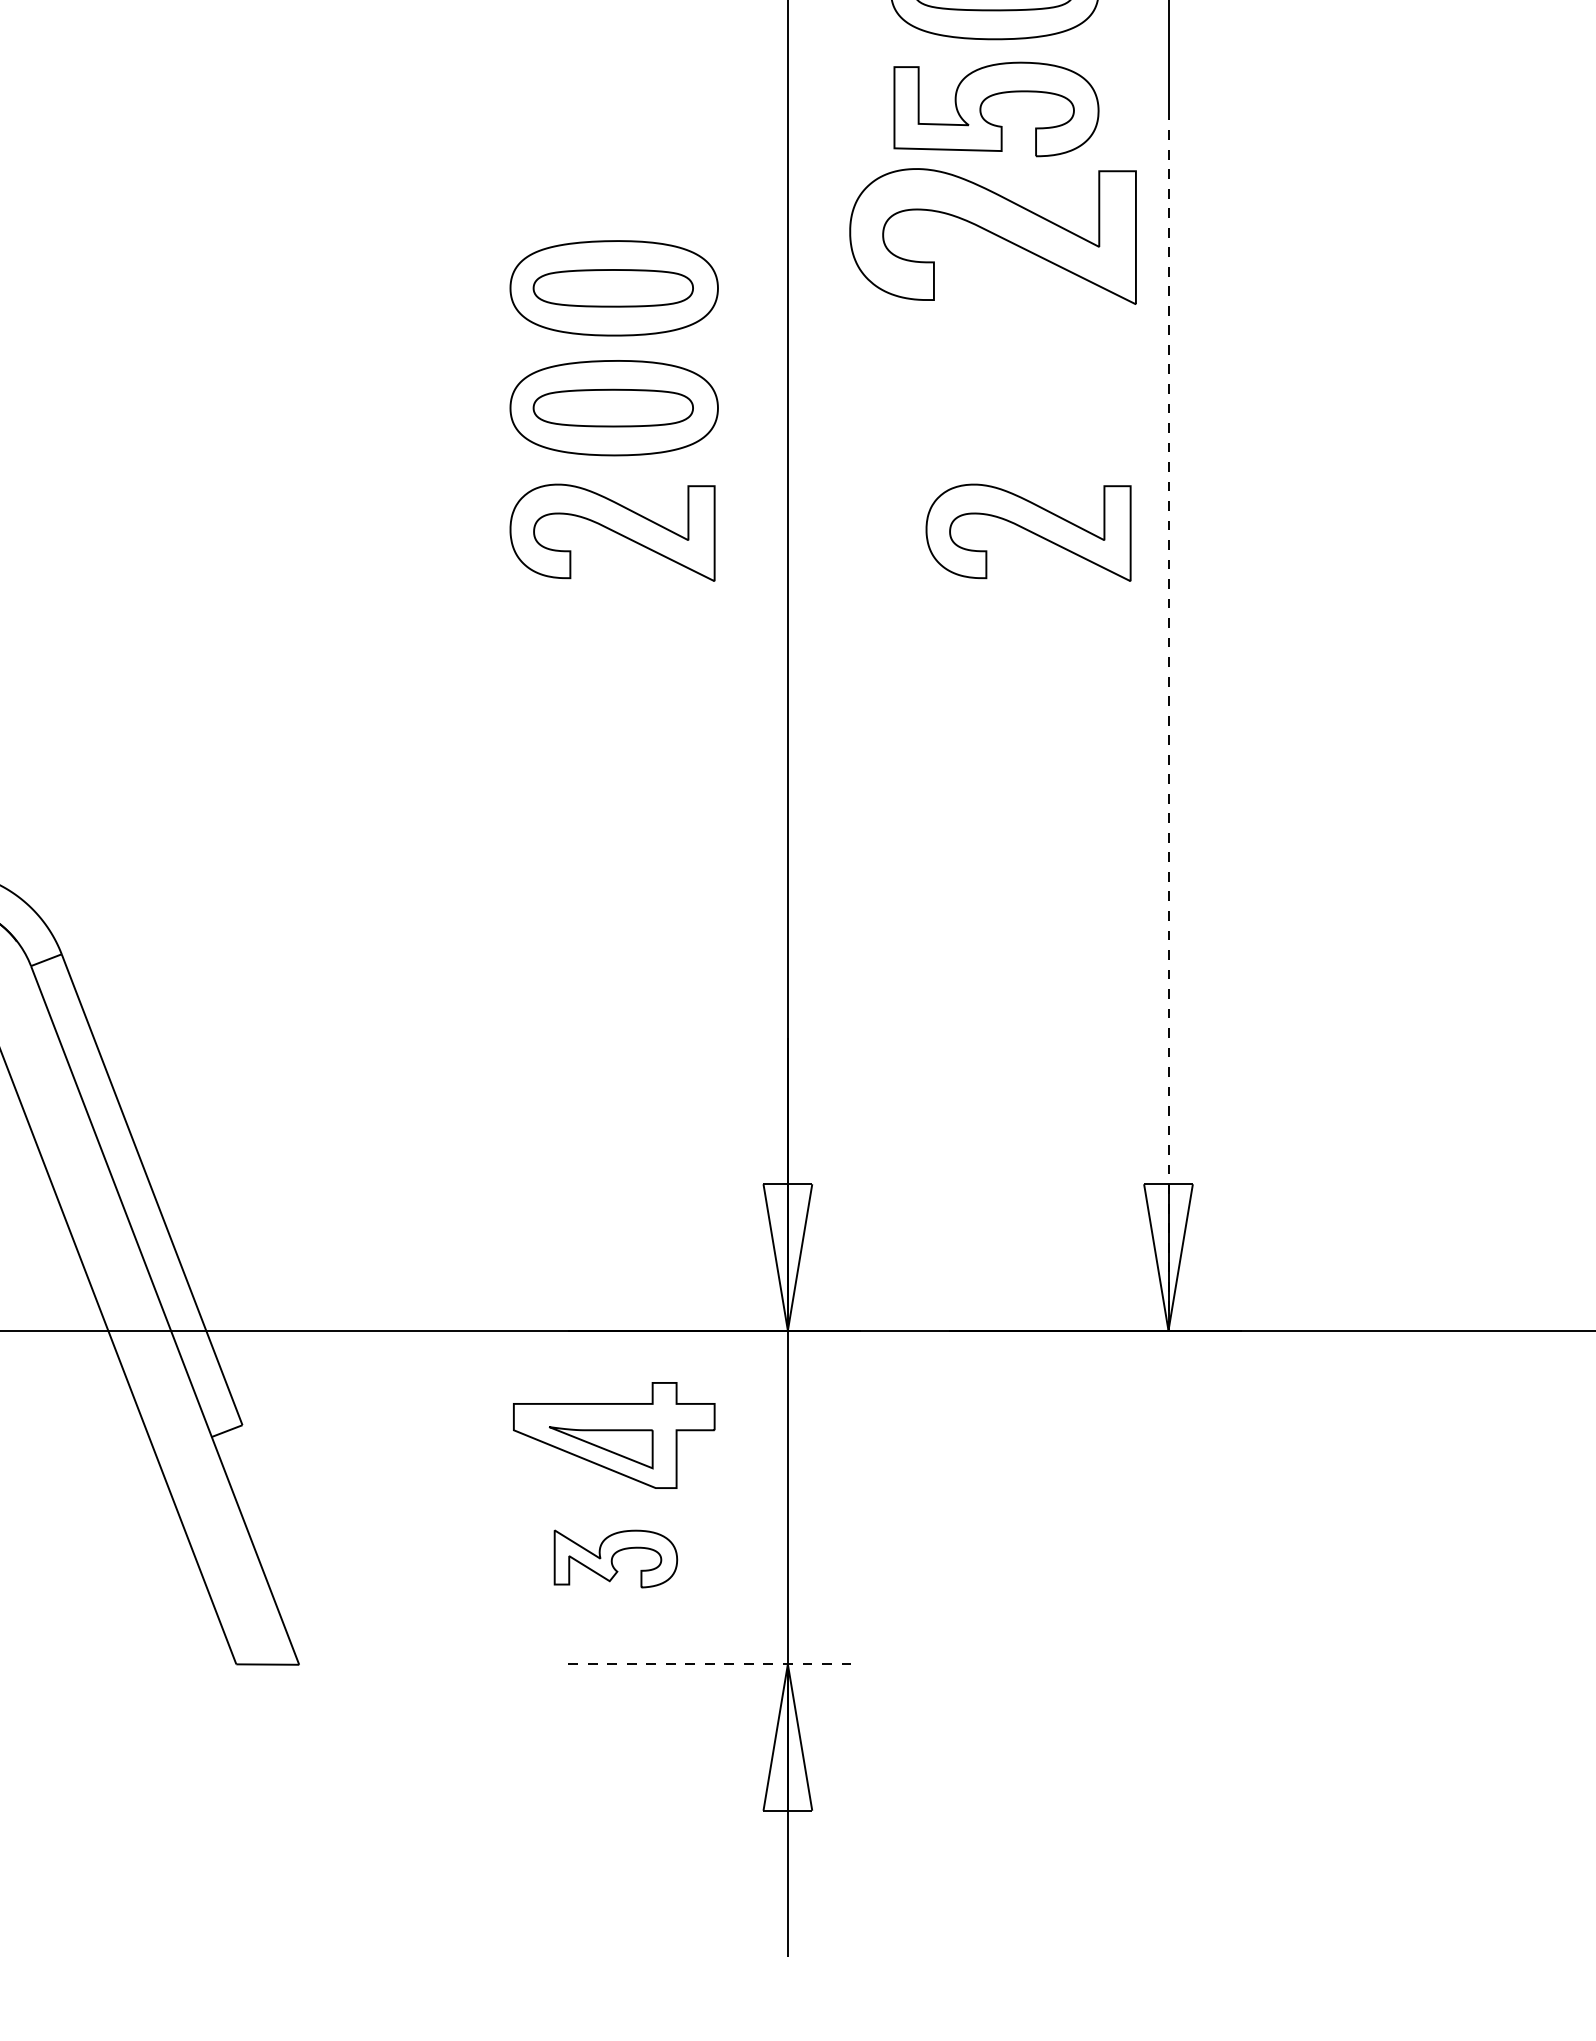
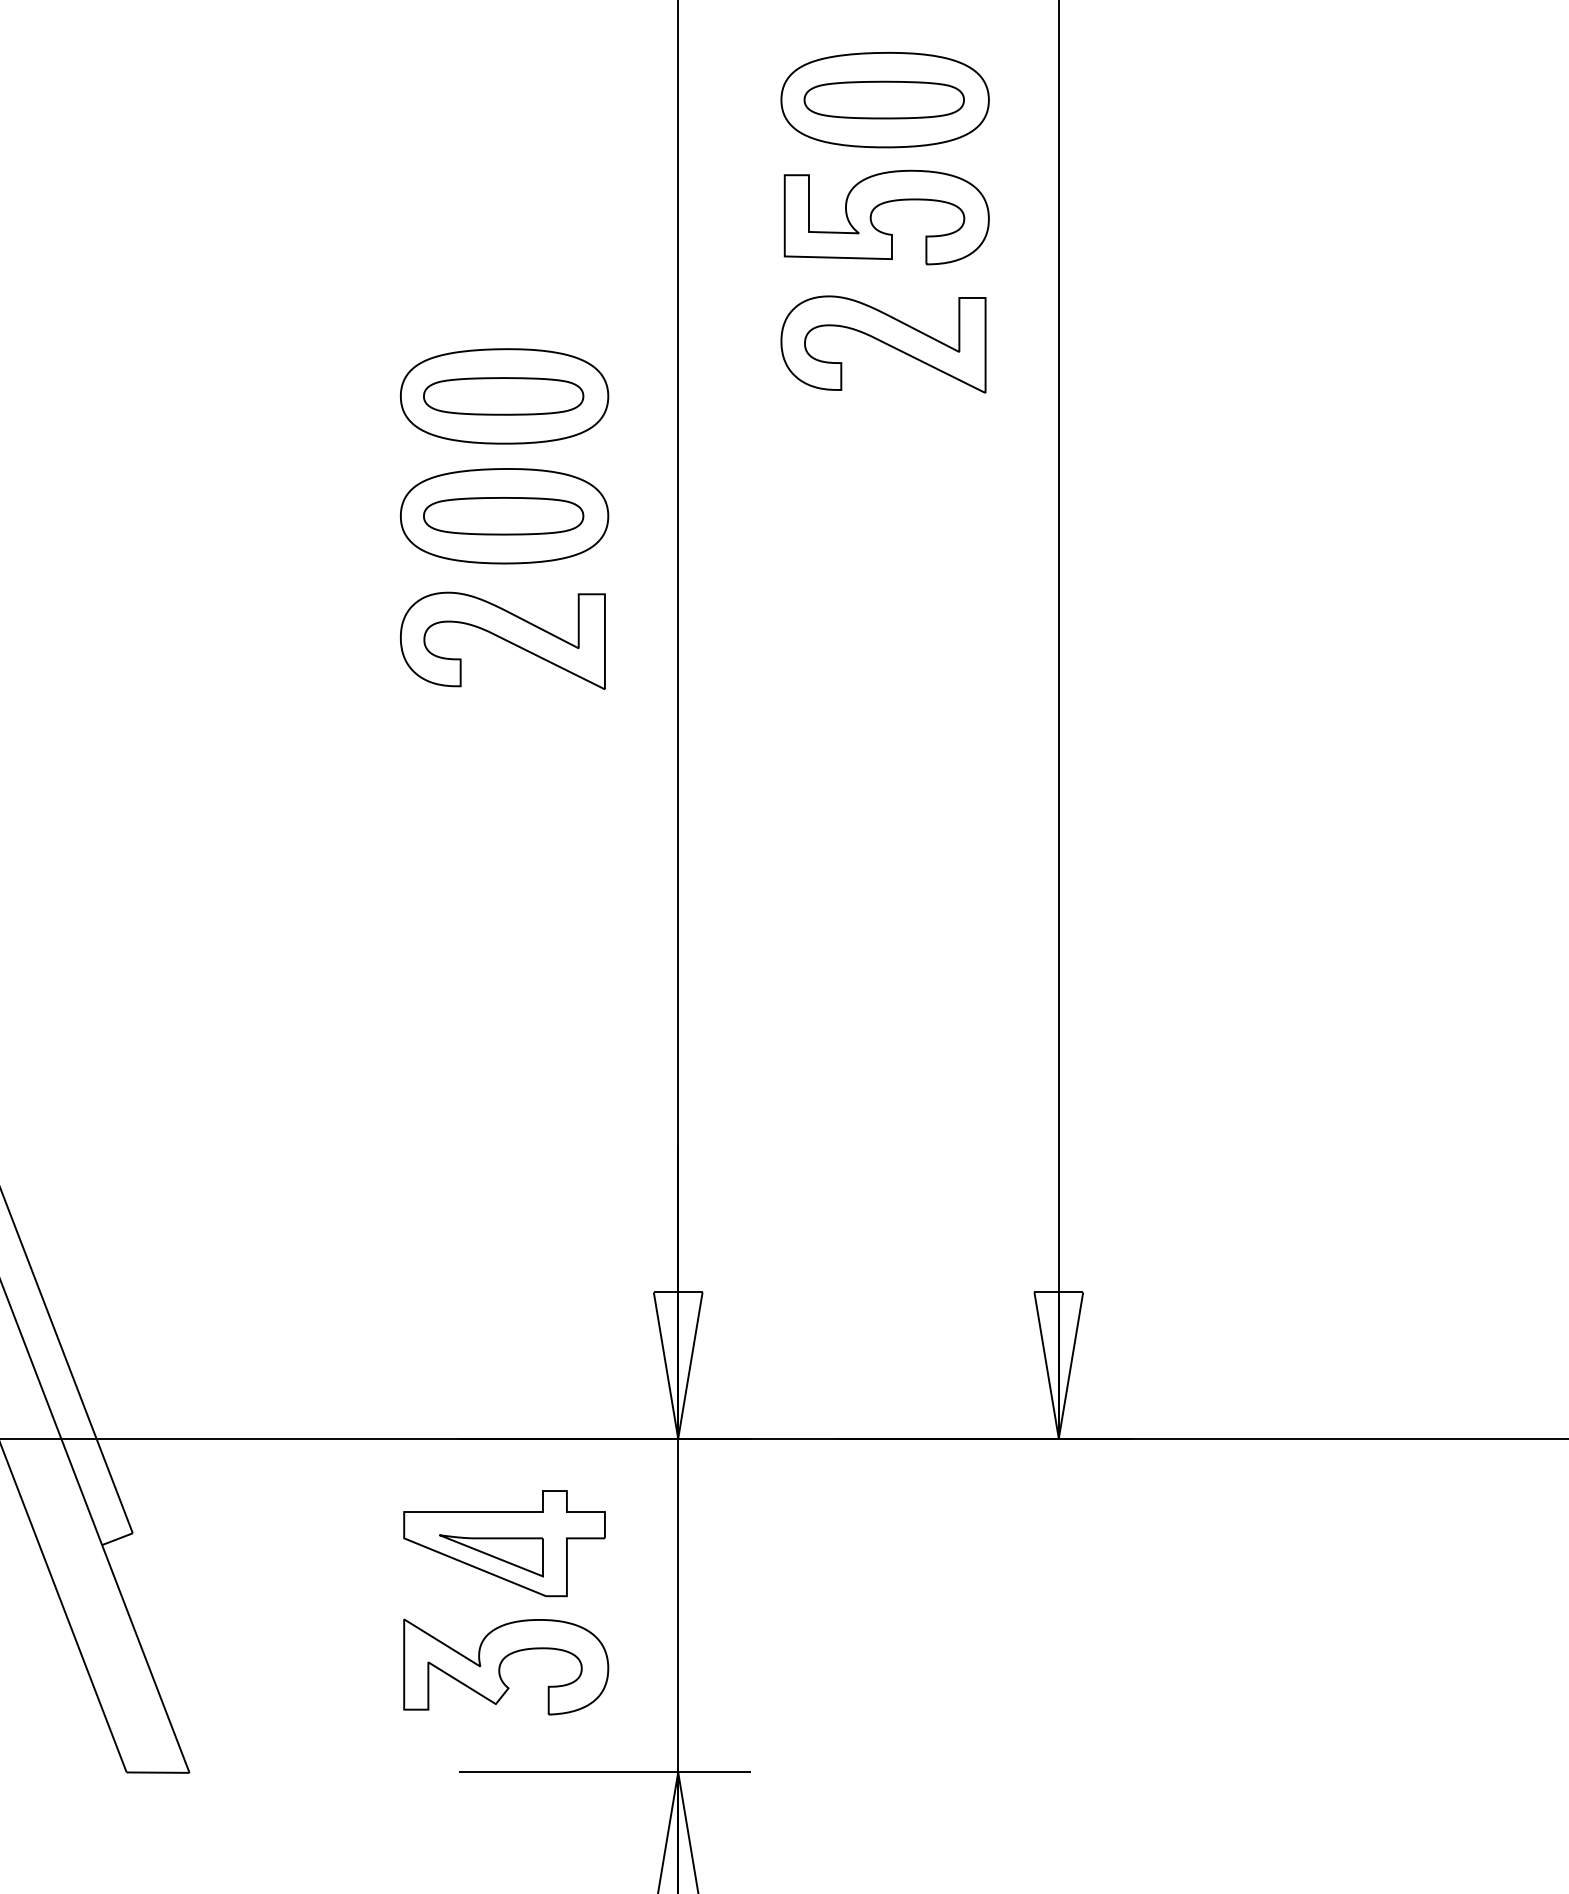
part: (993, 236) -> (883, 344), size x0.71
part: (1028, 532) -> (918, 640), removed
line: (1168, 720) -> (1058, 828), dashed -> solid
part: (615, 1558) -> (505, 1666), size x1.67
line: (715, 1664) -> (605, 1772), dashed -> solid

